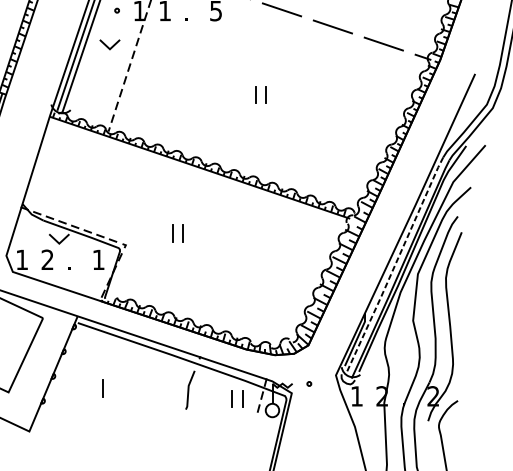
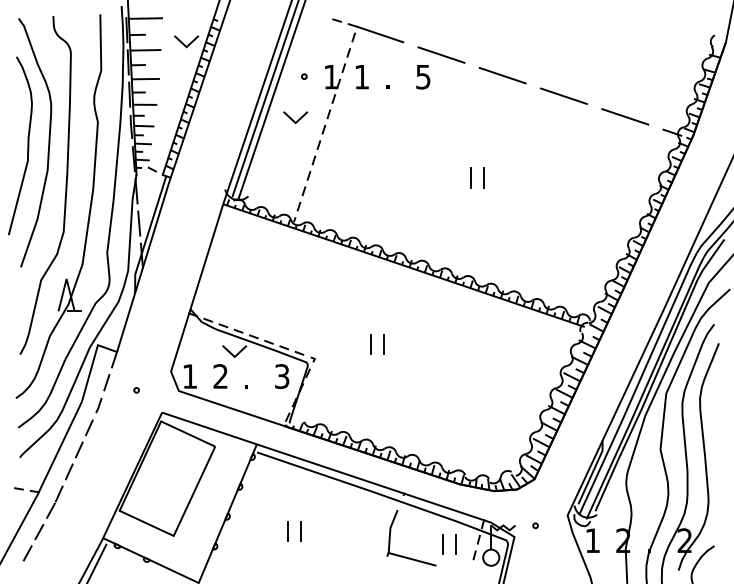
text: (99, 259) -> (282, 376), 1 -> 3
line: (394, 266) -> (638, 384), dashed -> solid
line: (113, 388) -> (300, 531), added
line: (206, 411) -> (411, 559), added

